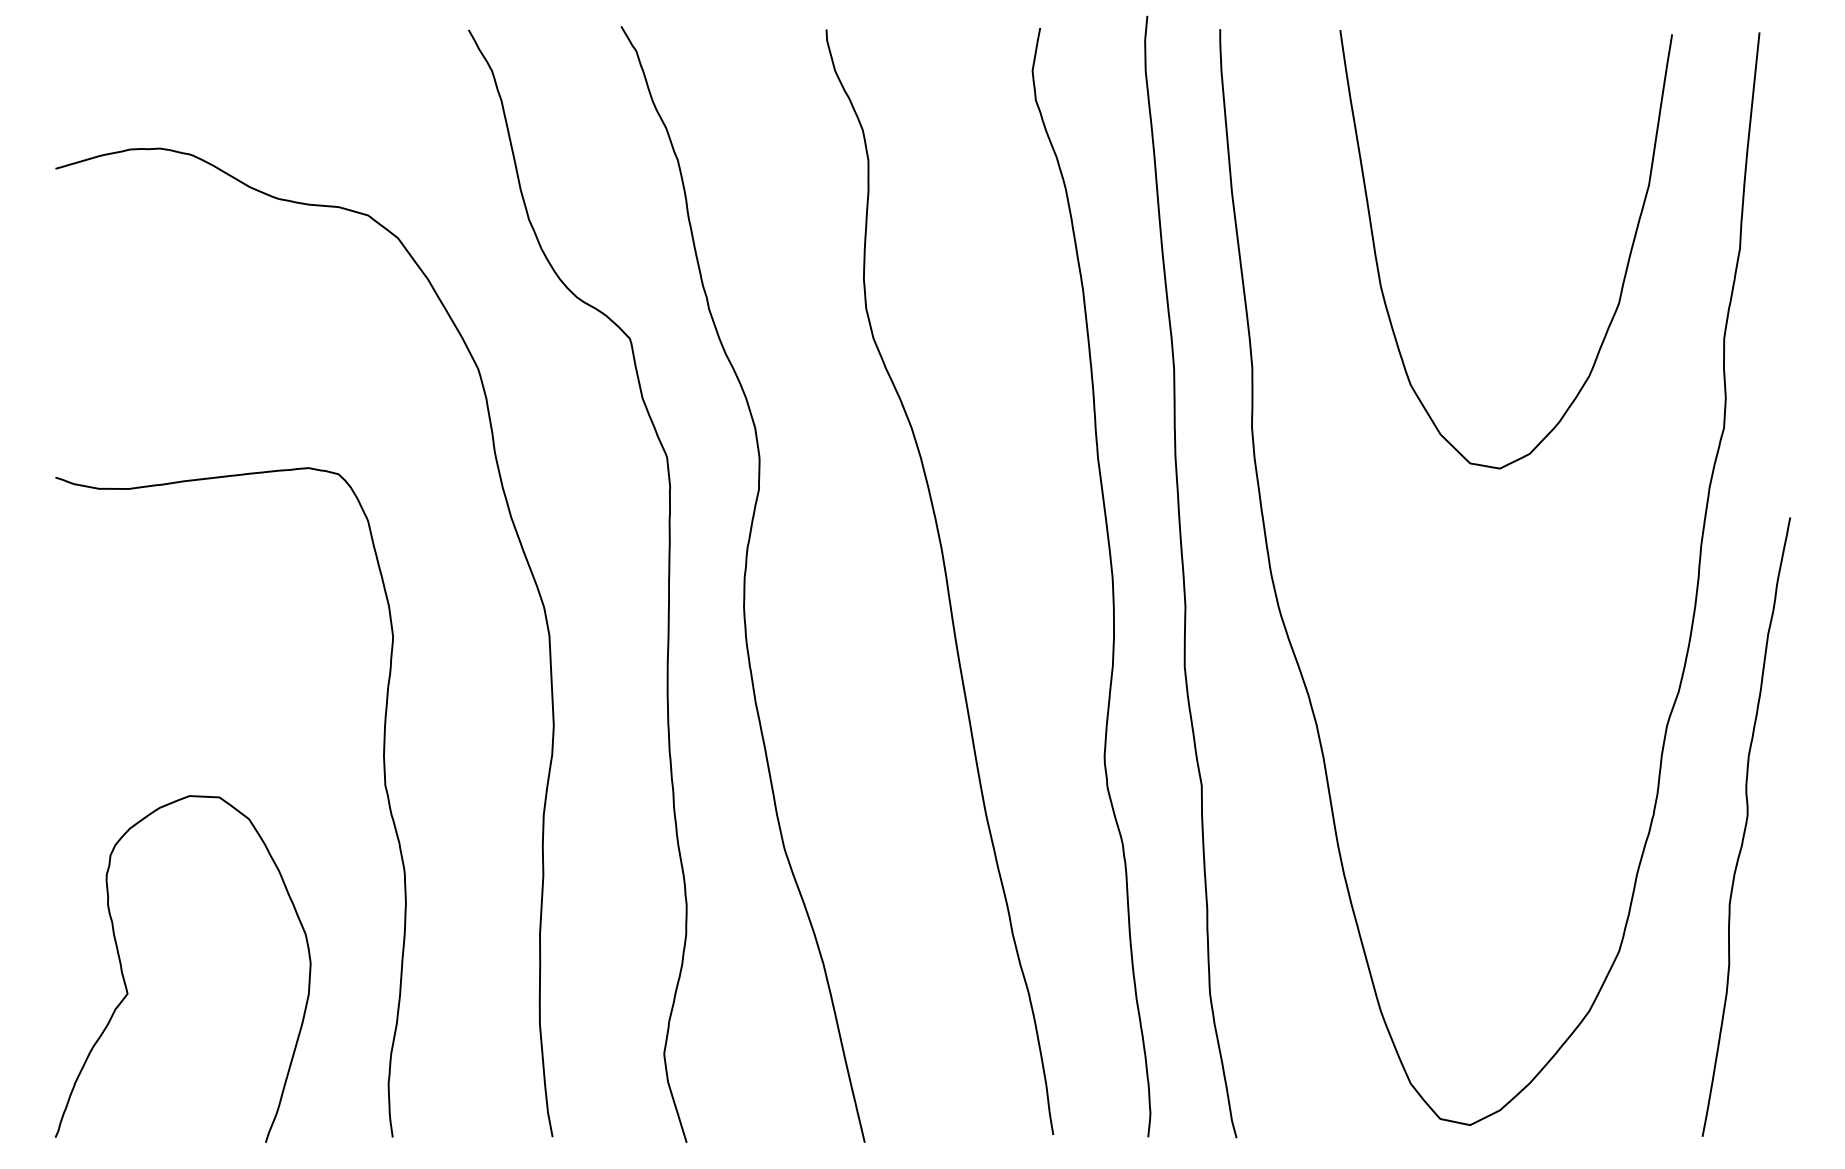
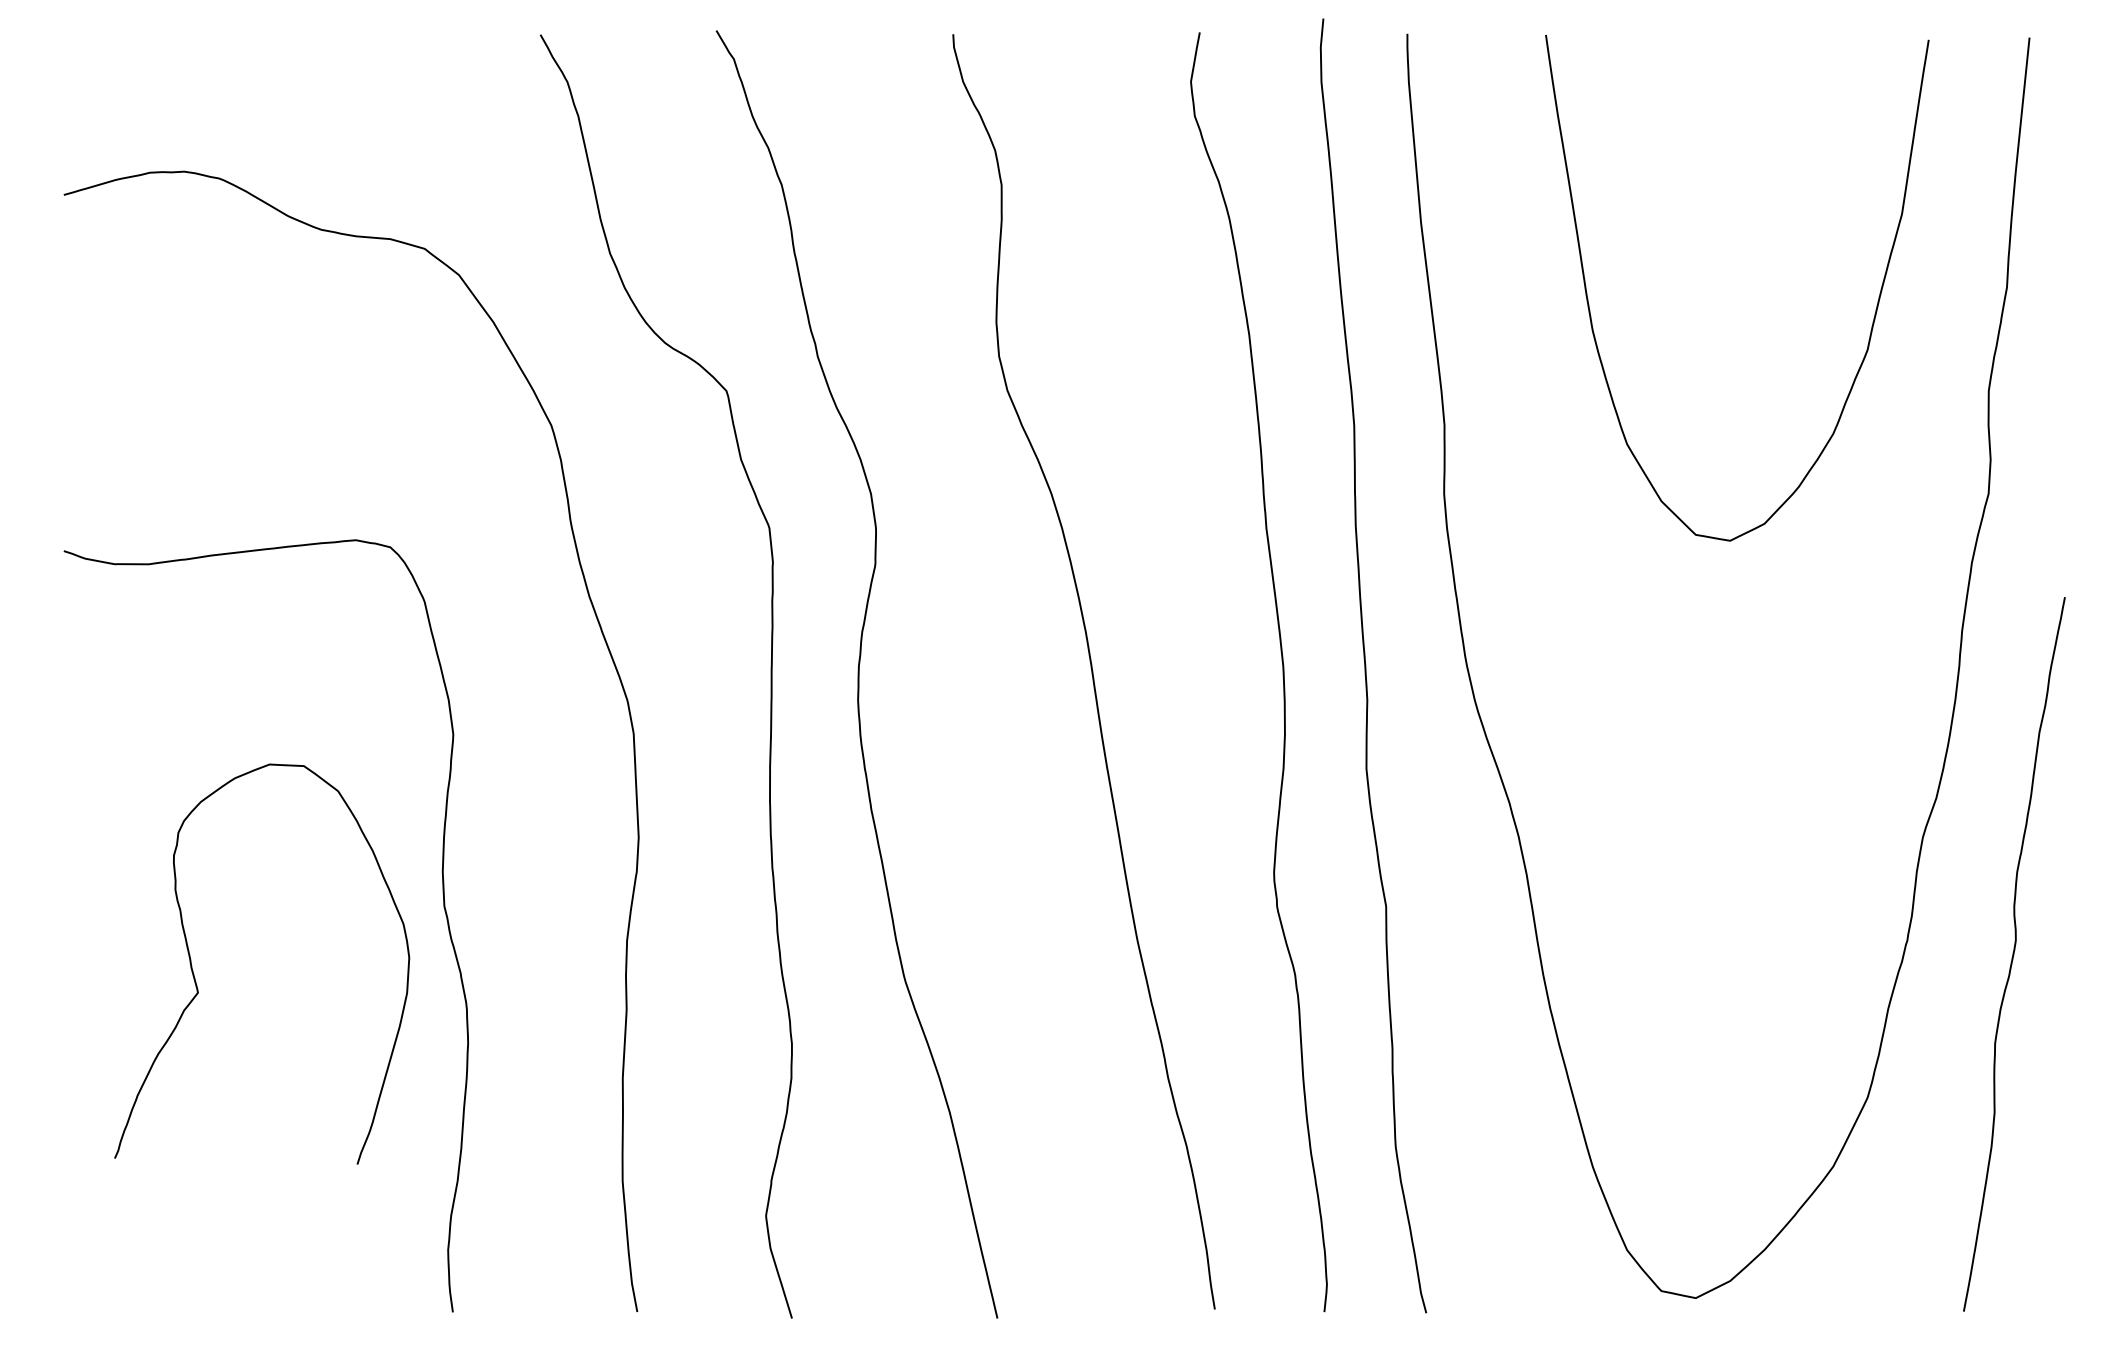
curve: (126, 984) -> (196, 981), moved

